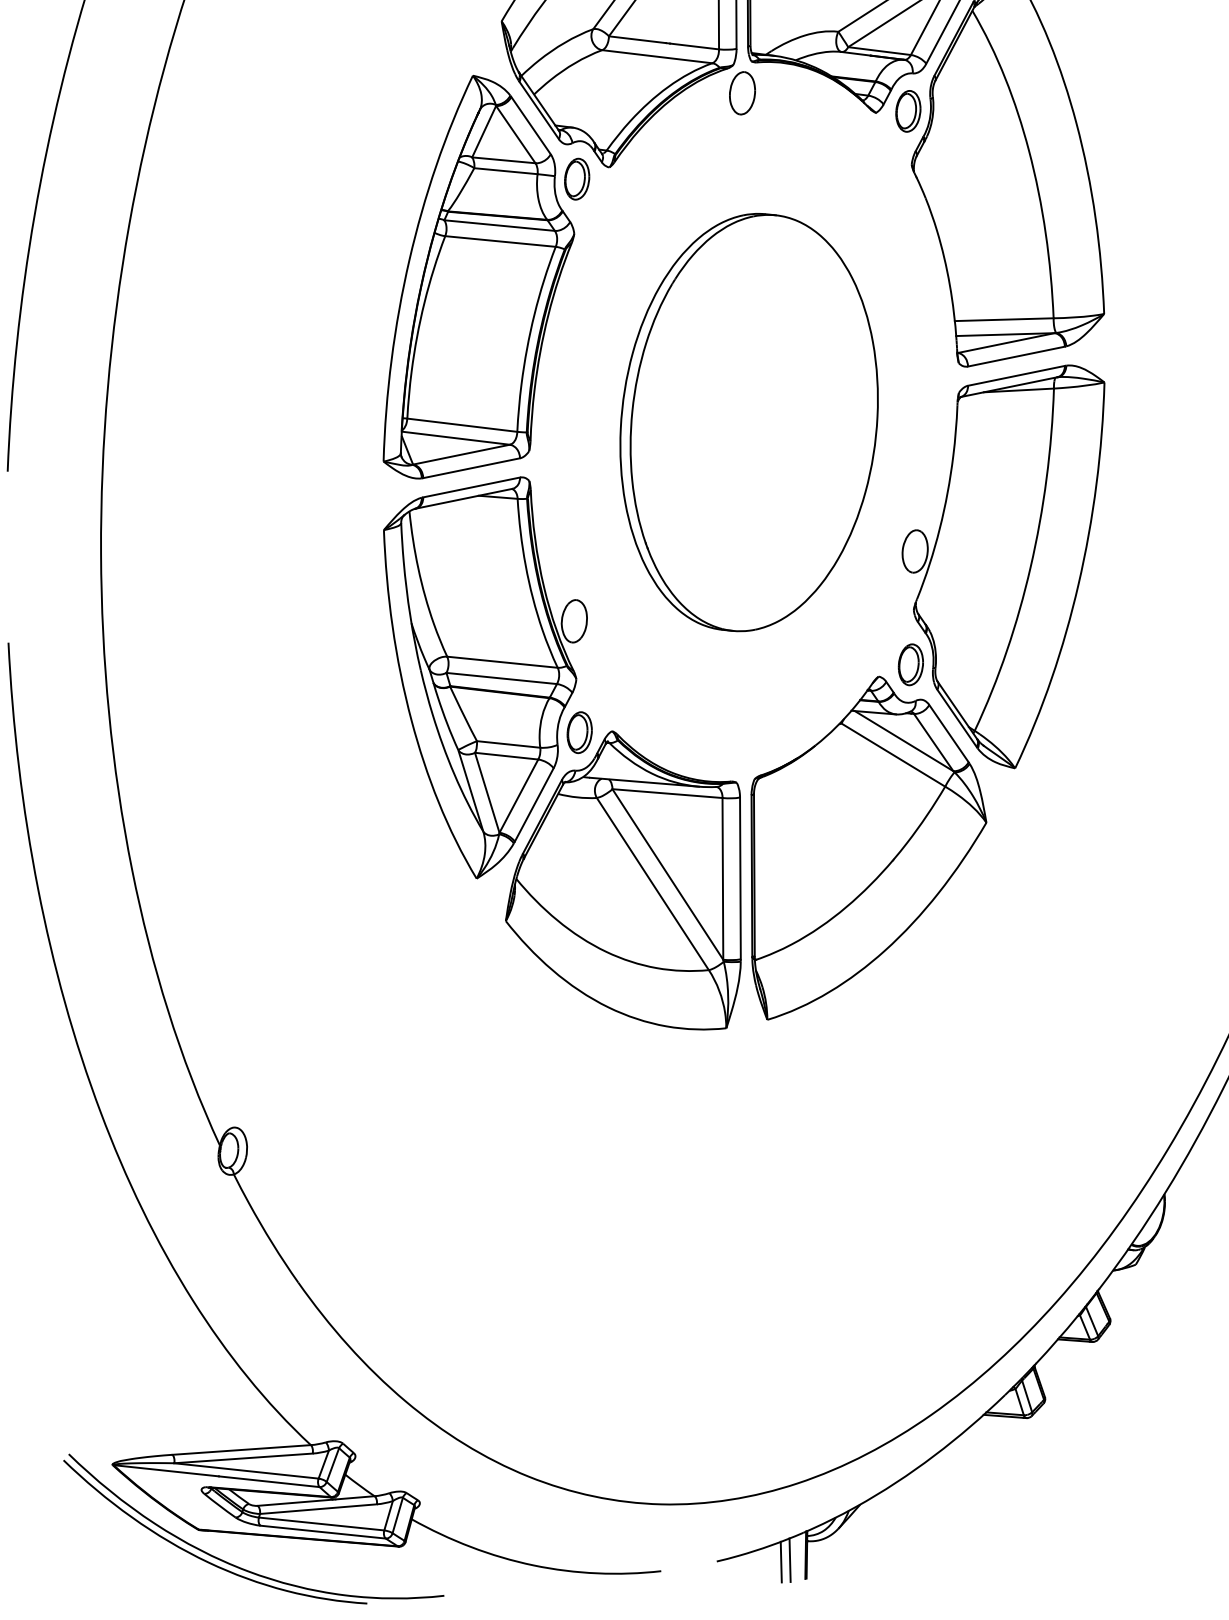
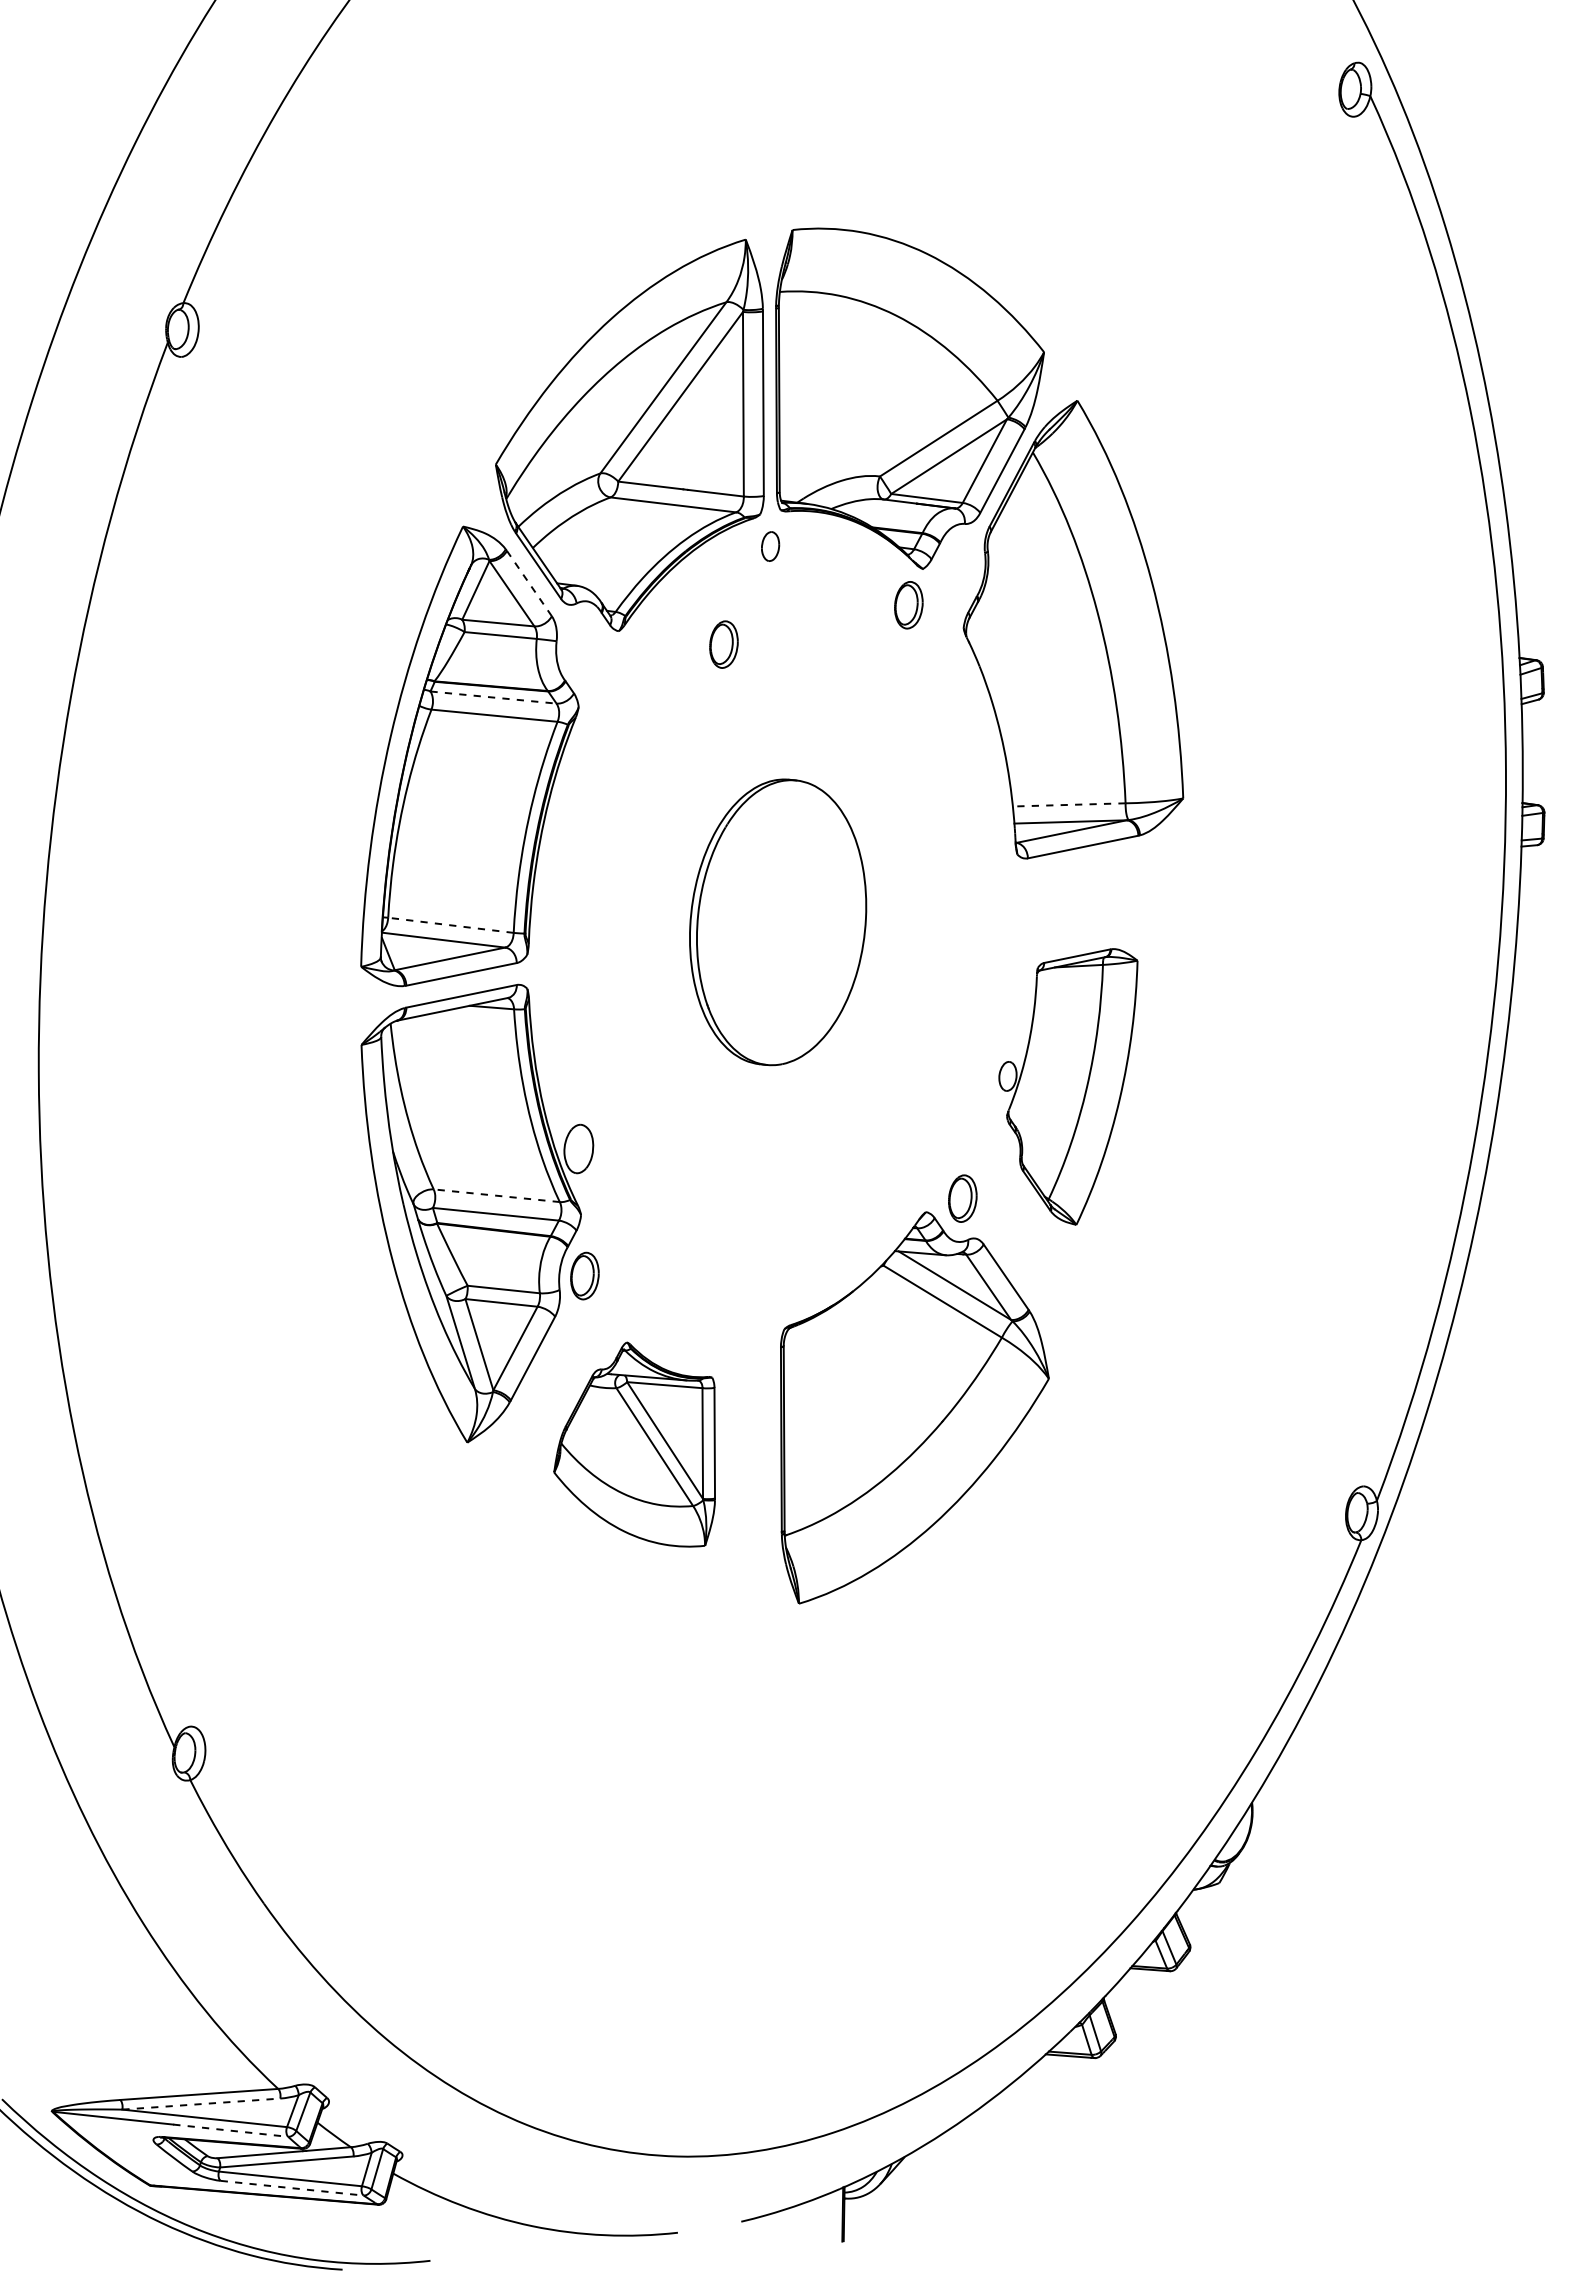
part: (742, 93) -> (770, 546), size x0.6
part: (908, 111) -> (908, 605), moved
line: (531, 125) -> (529, 583), solid -> dashed
part: (576, 179) -> (723, 644), moved
line: (500, 225) -> (494, 697), solid -> dashed
line: (1003, 319) -> (1068, 804), solid -> dashed
part: (748, 422) -> (777, 922), size x0.6
line: (461, 425) -> (450, 925), solid -> dashed
part: (1003, 566) -> (1068, 1086), size x0.6
line: (502, 662) -> (496, 1195), solid -> dashed
part: (623, 880) -> (634, 1444), size x0.6
line: (243, 1458) -> (201, 2104), solid -> dashed
line: (269, 1481) -> (230, 2130), solid -> dashed
line: (323, 1532) -> (292, 2188), solid -> dashed
line: (789, 1560) -> (824, 2220), removed
line: (780, 1562) -> (814, 2222), removed

